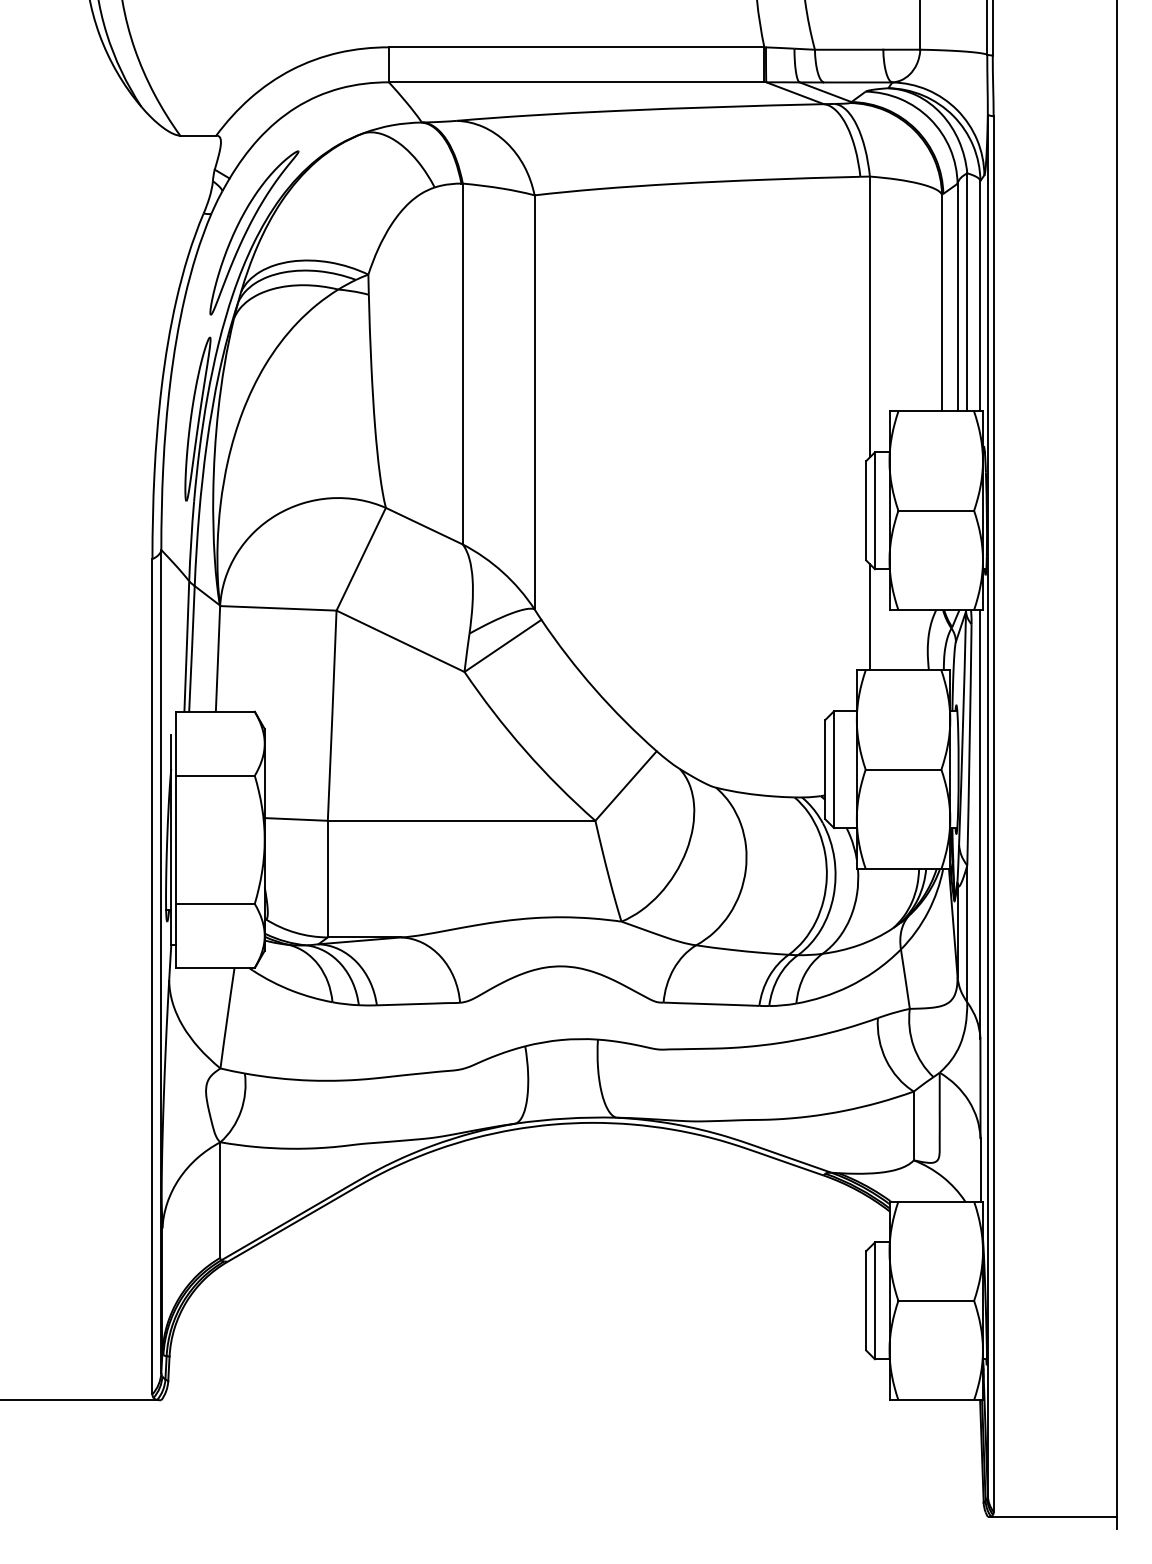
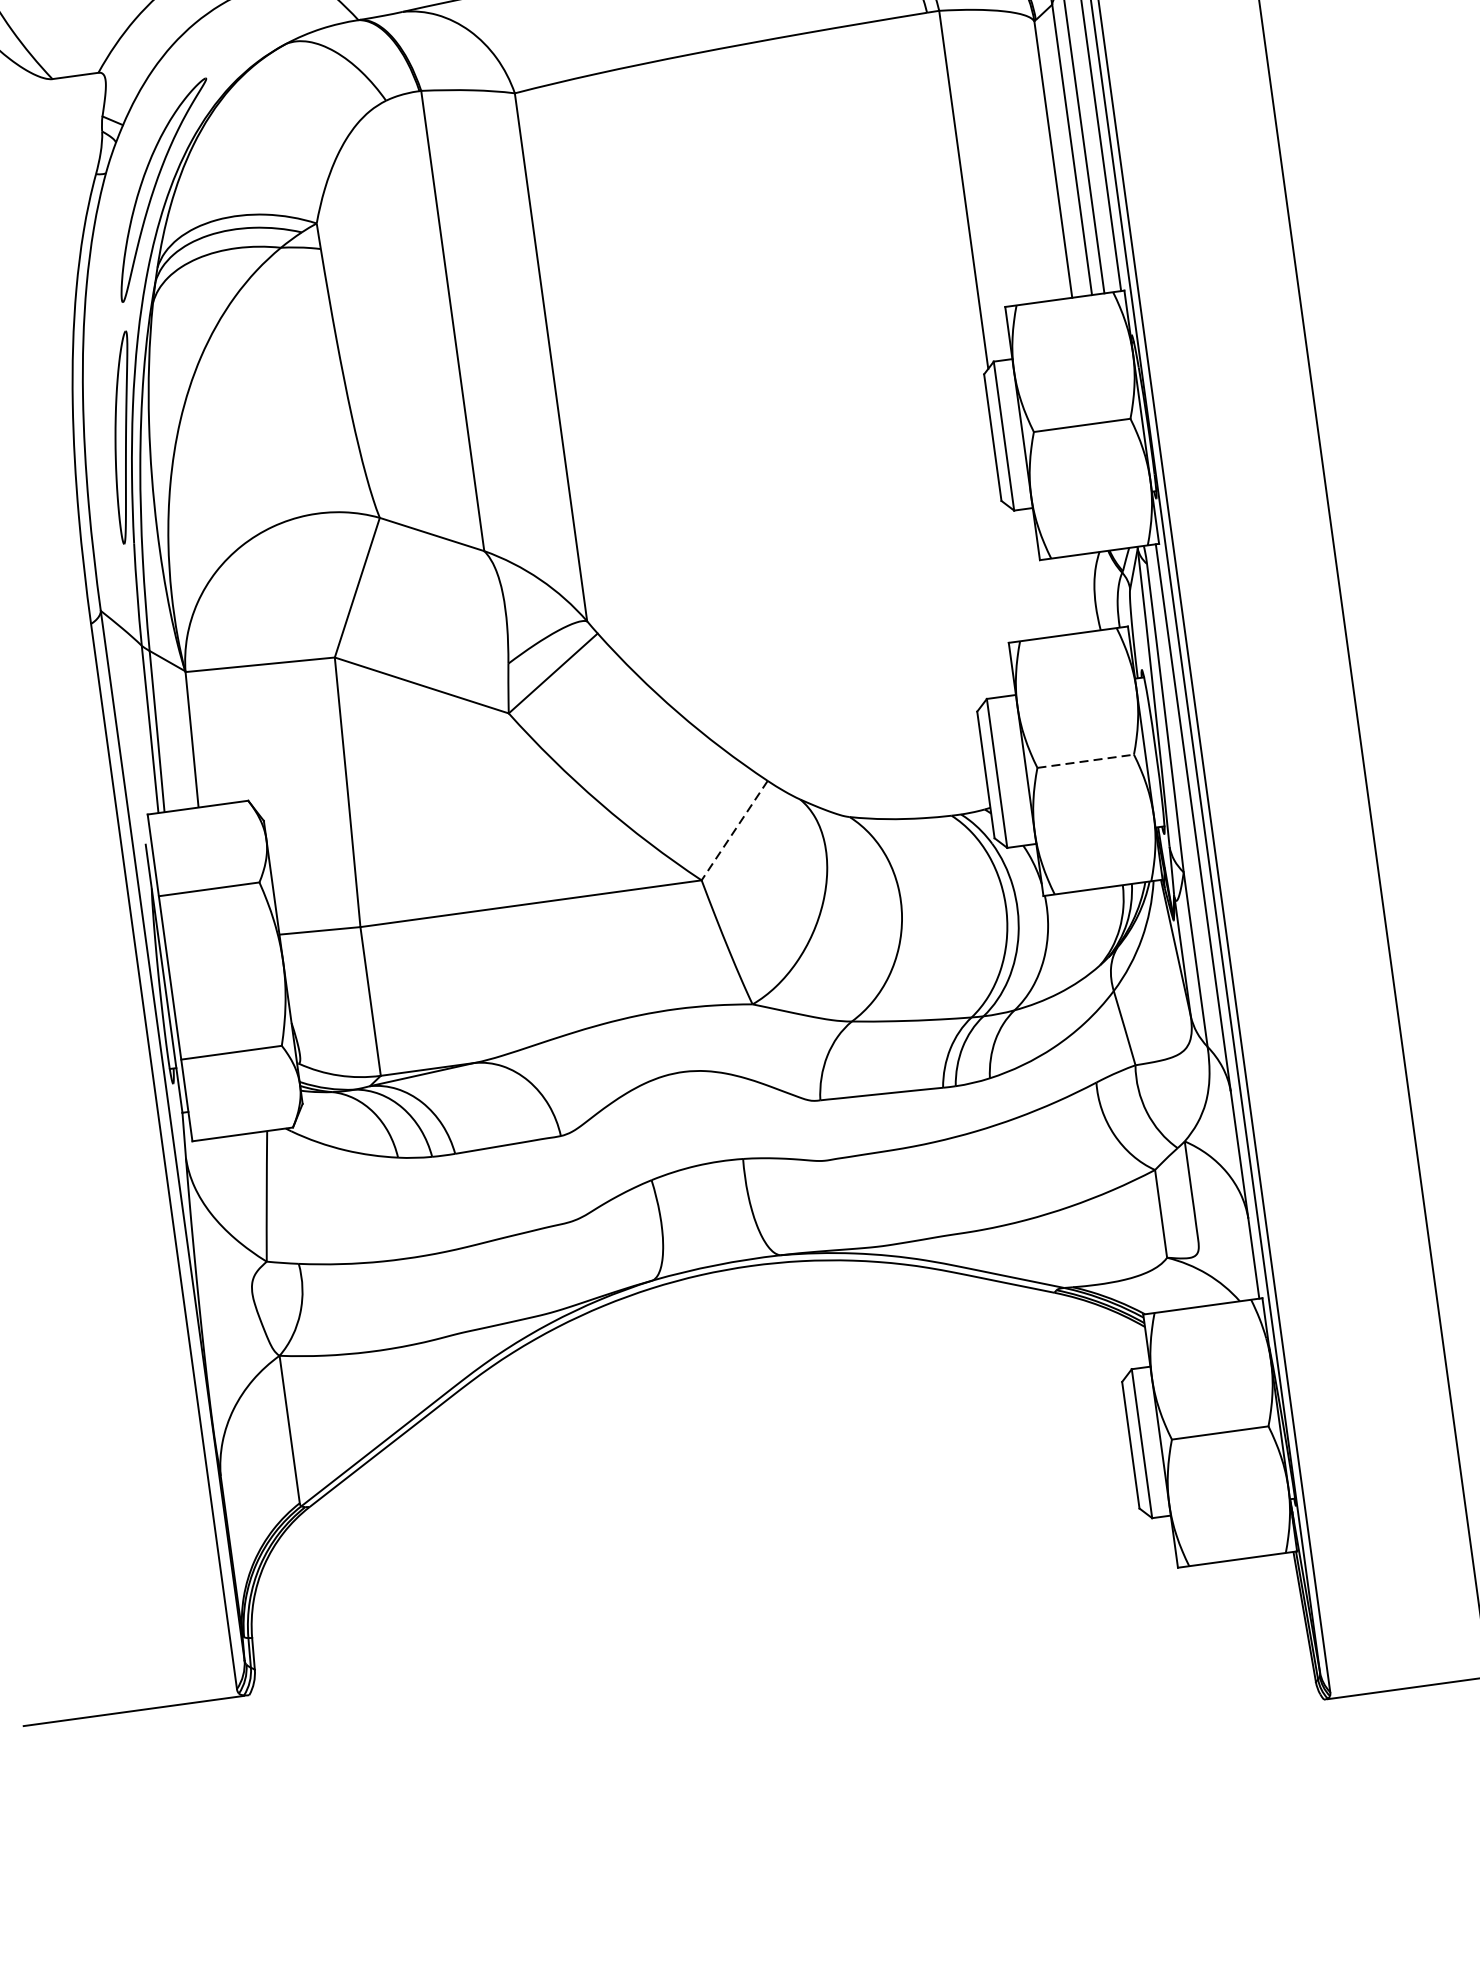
line: (869, 617) -> (1015, 573), removed
line: (903, 769) -> (1085, 761), solid -> dashed
line: (625, 786) -> (734, 831), solid -> dashed

